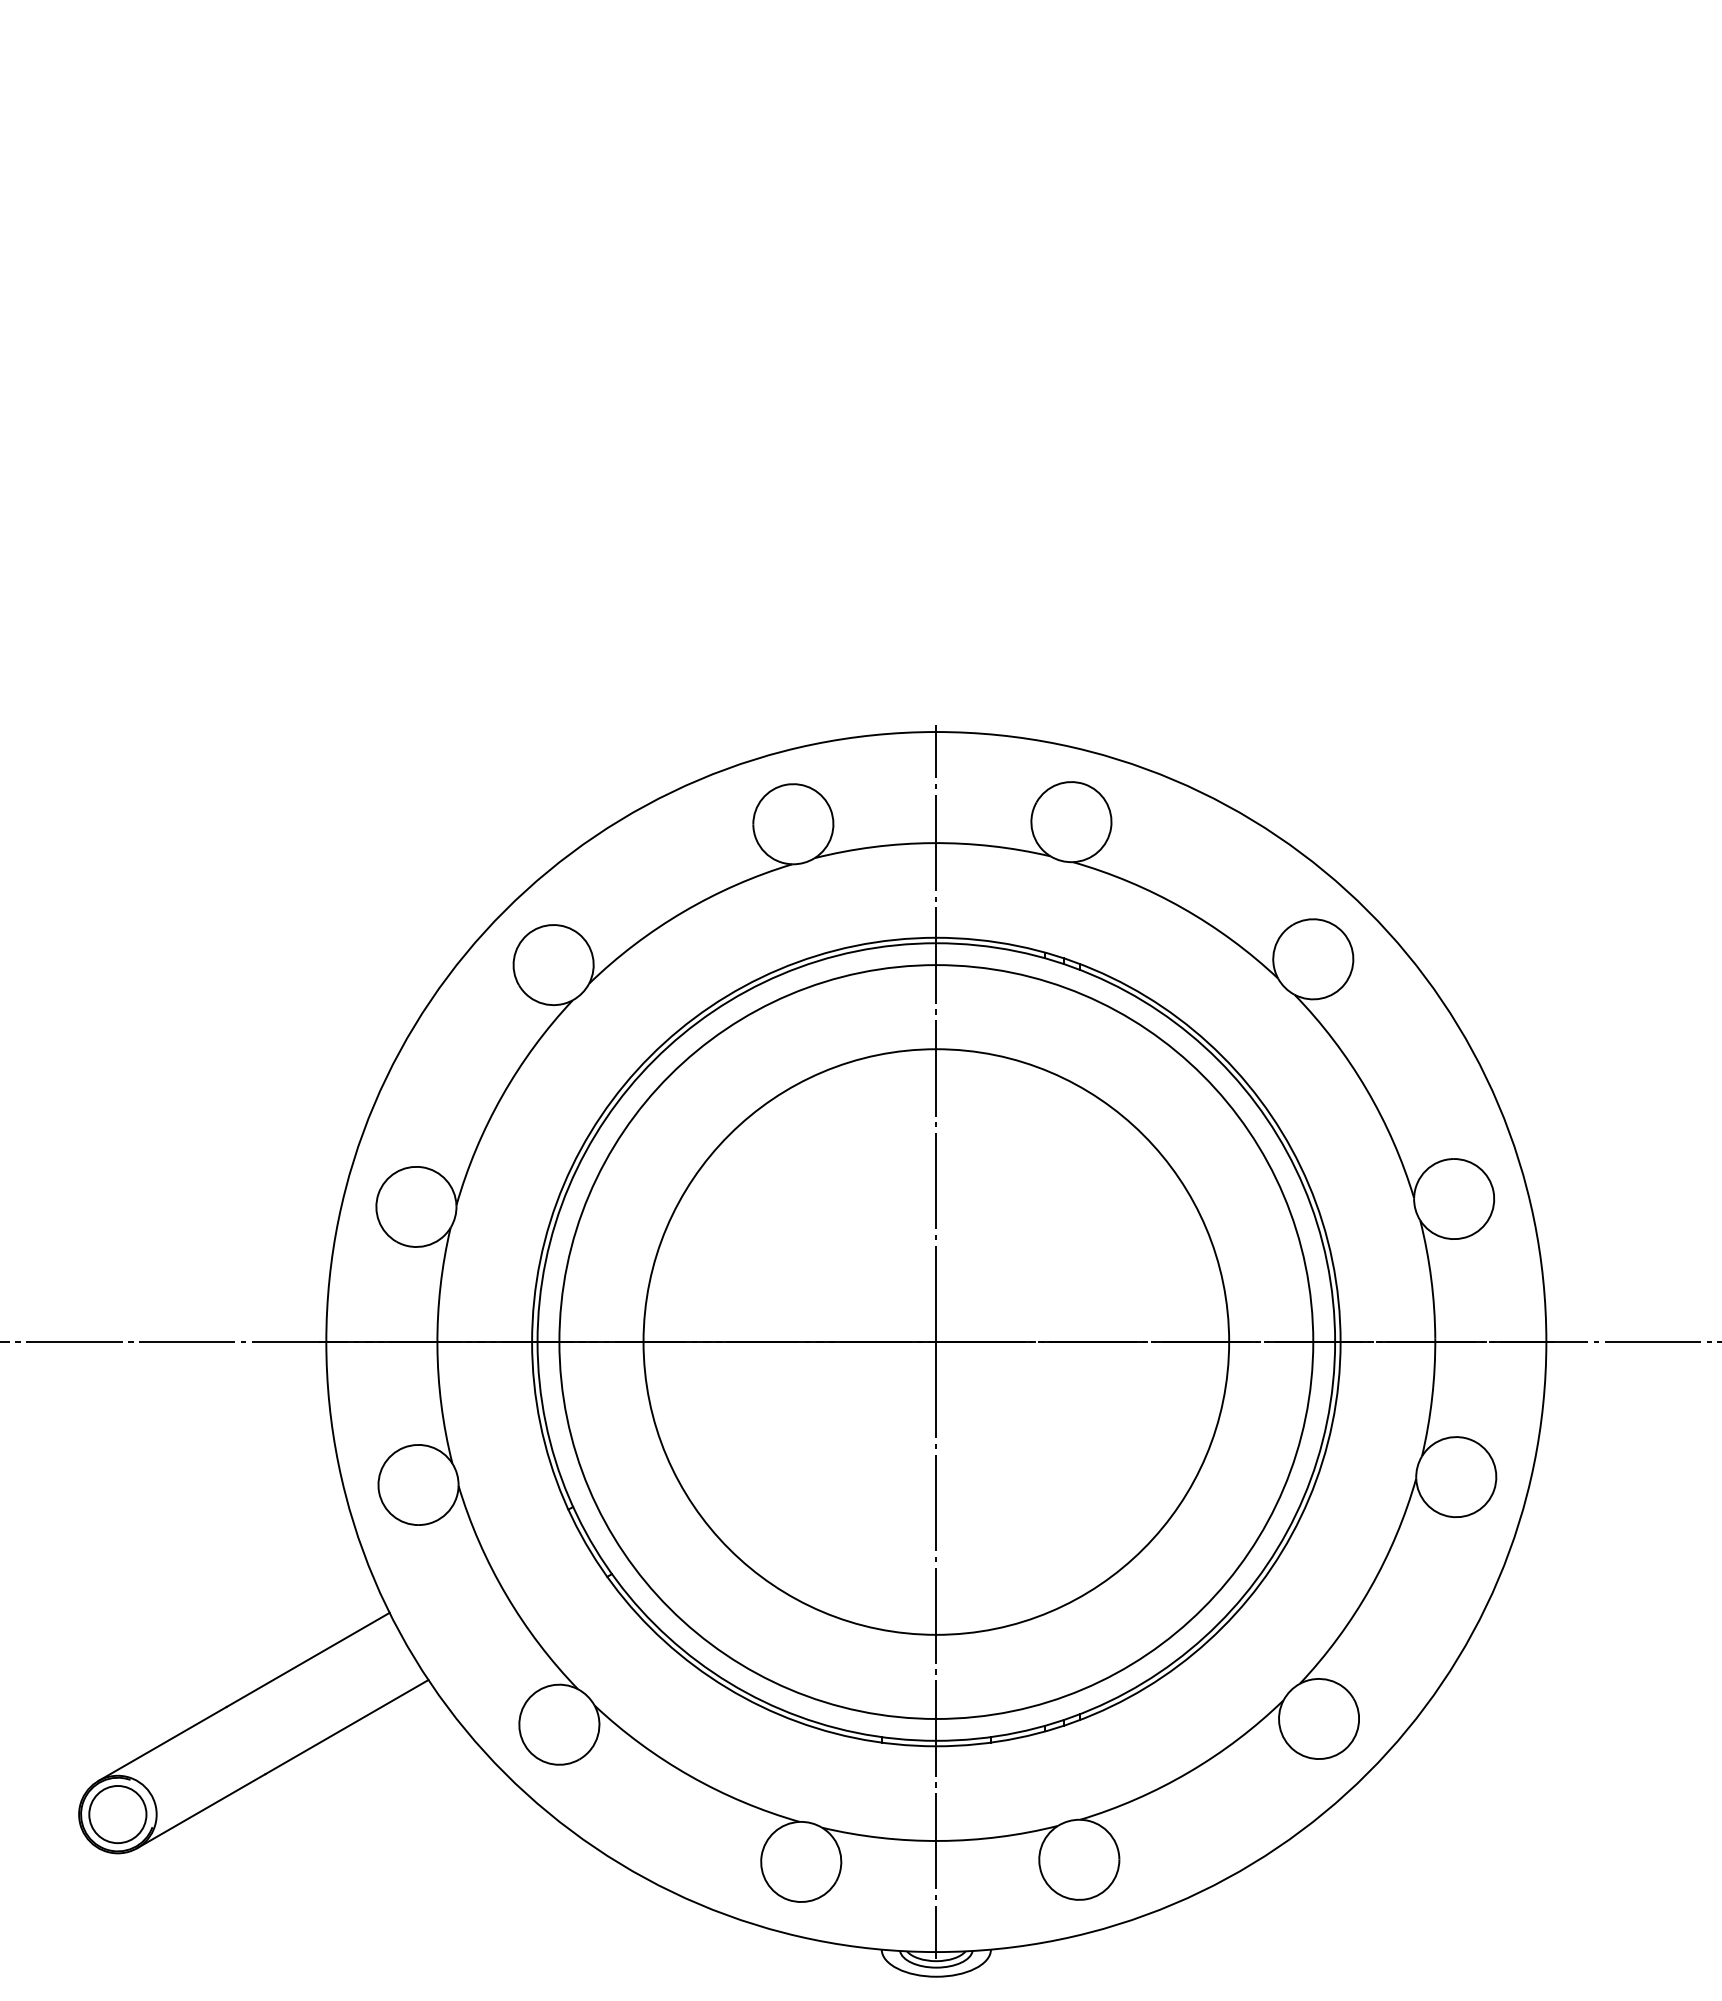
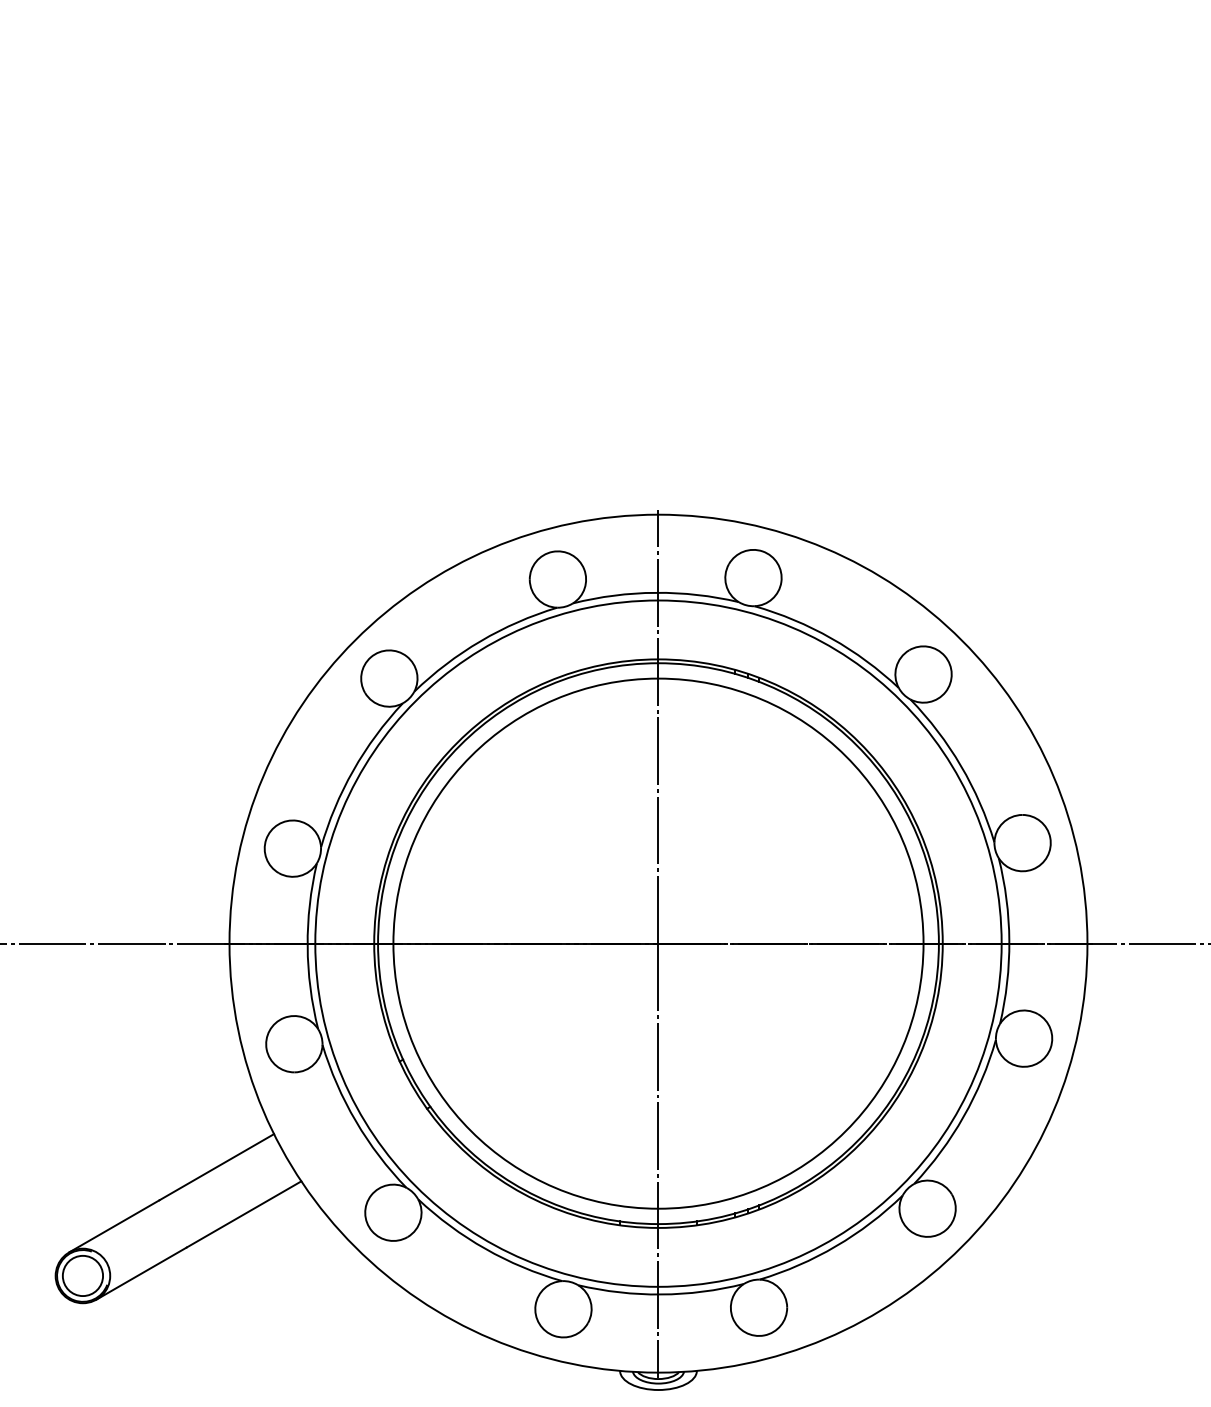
circle: (936, 1342) -> (658, 943), size x1.67

